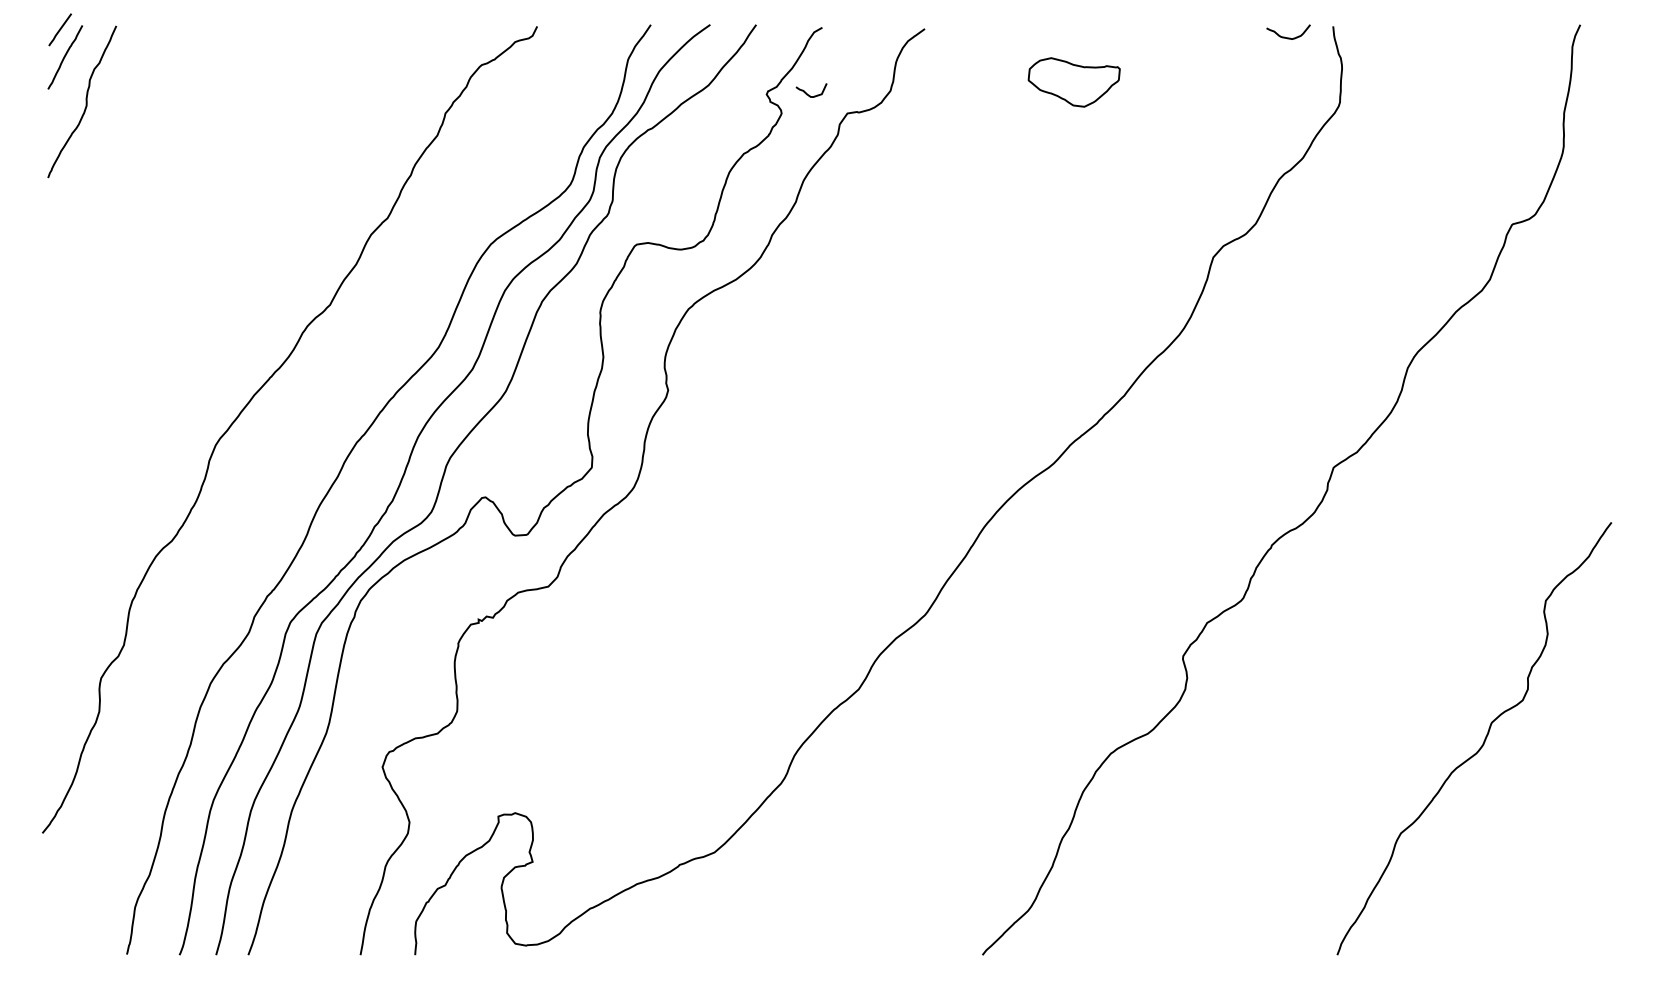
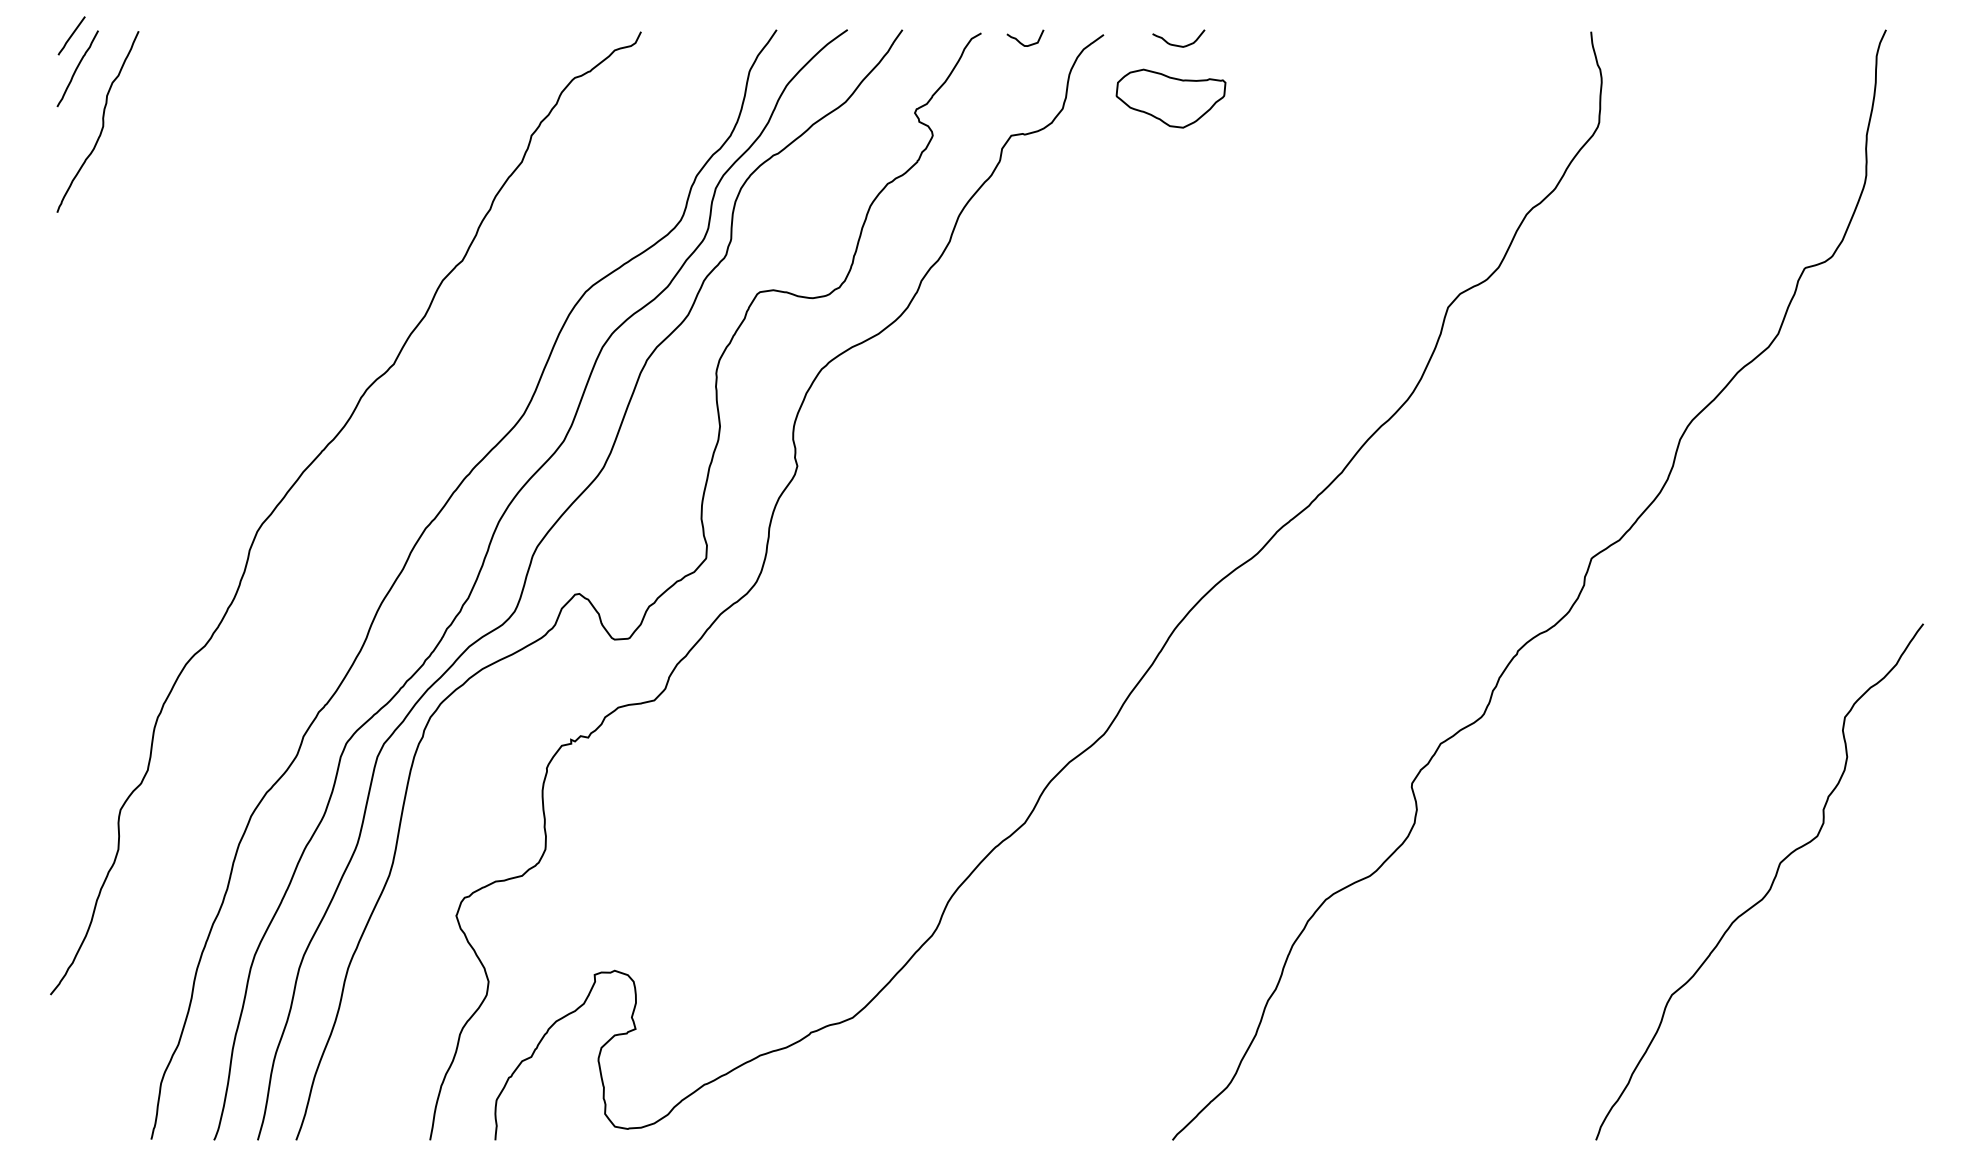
curve: (1286, 37) -> (1176, 44), moved
part: (1073, 82) -> (1170, 98), moved
curve: (807, 93) -> (1020, 41), moved

